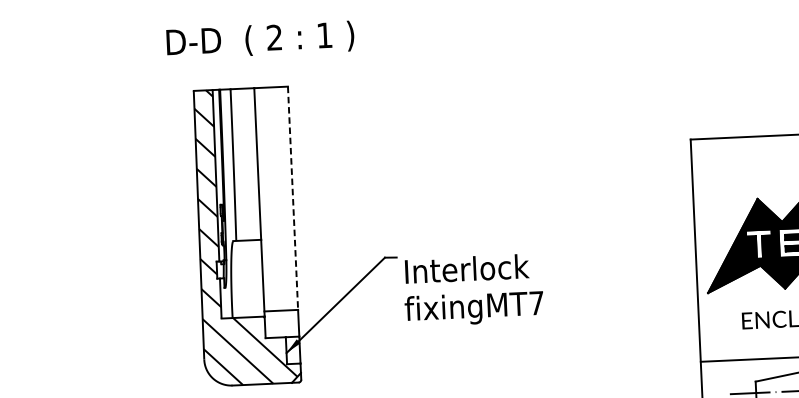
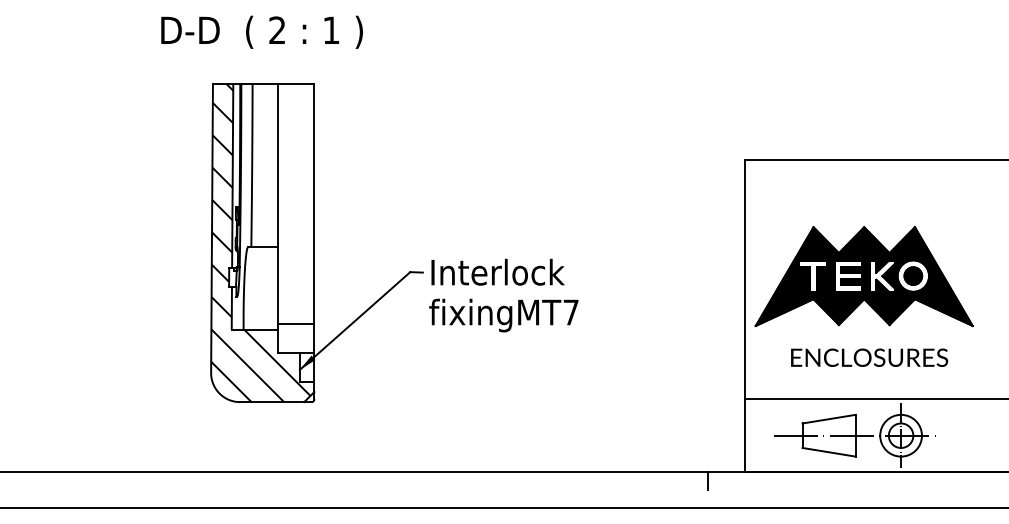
text: (259, 39) -> (261, 31), moved
line: (293, 198) -> (314, 204), dashed -> solid
text: (473, 290) -> (503, 295), moved

